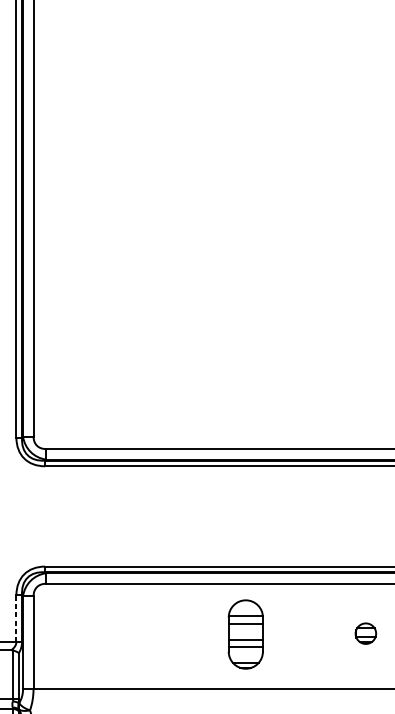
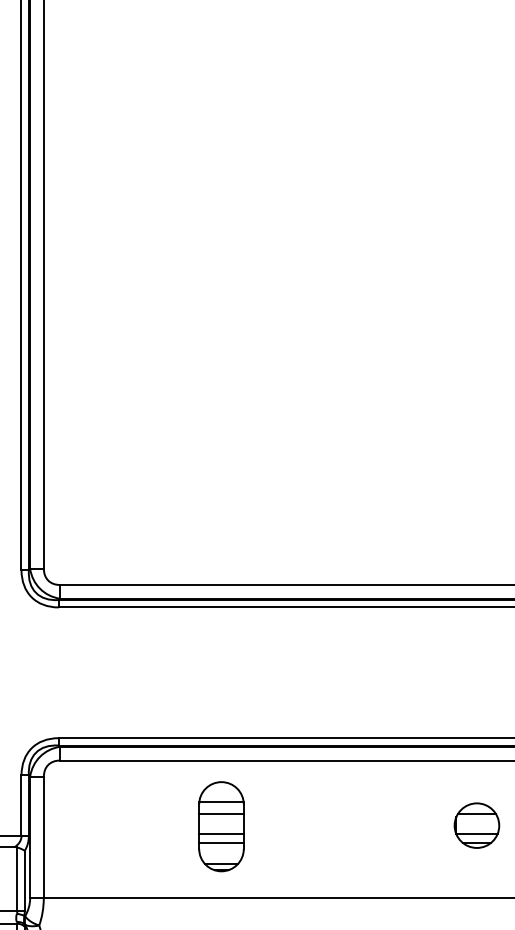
line: (16, 619) -> (21, 806), dashed -> solid
part: (365, 633) -> (476, 825), size x1.67
part: (245, 634) -> (221, 826), moved

